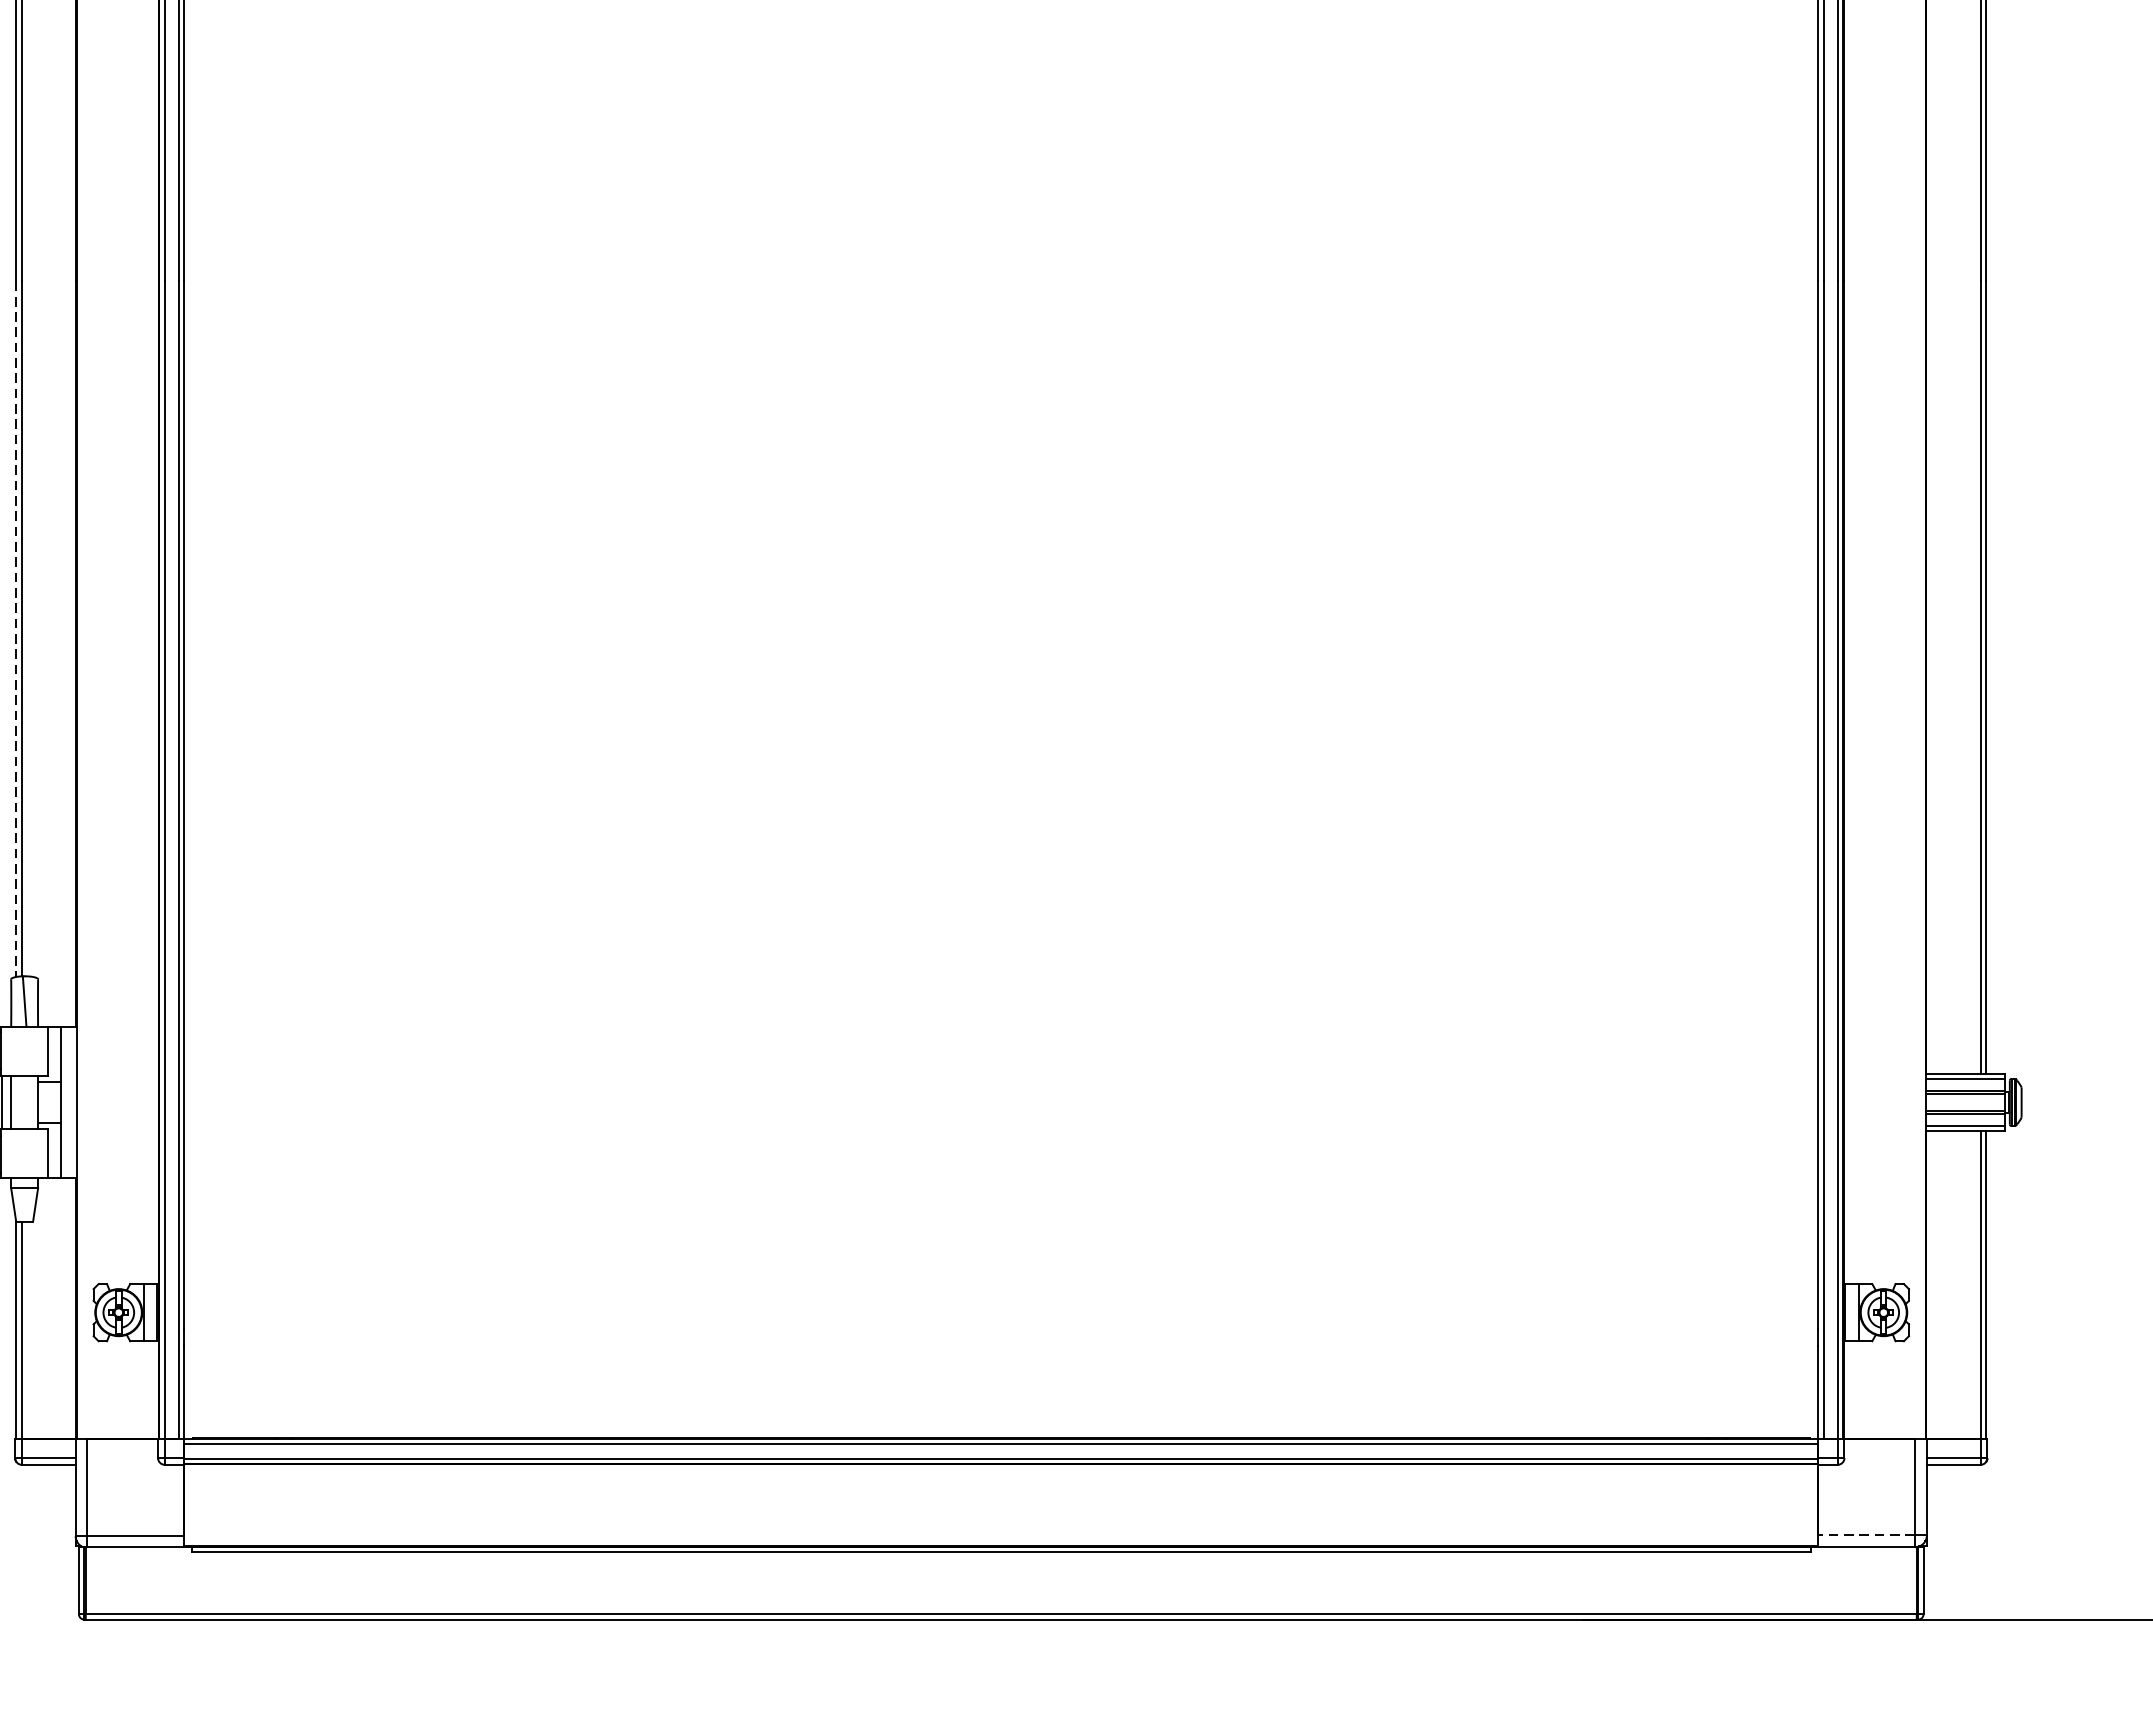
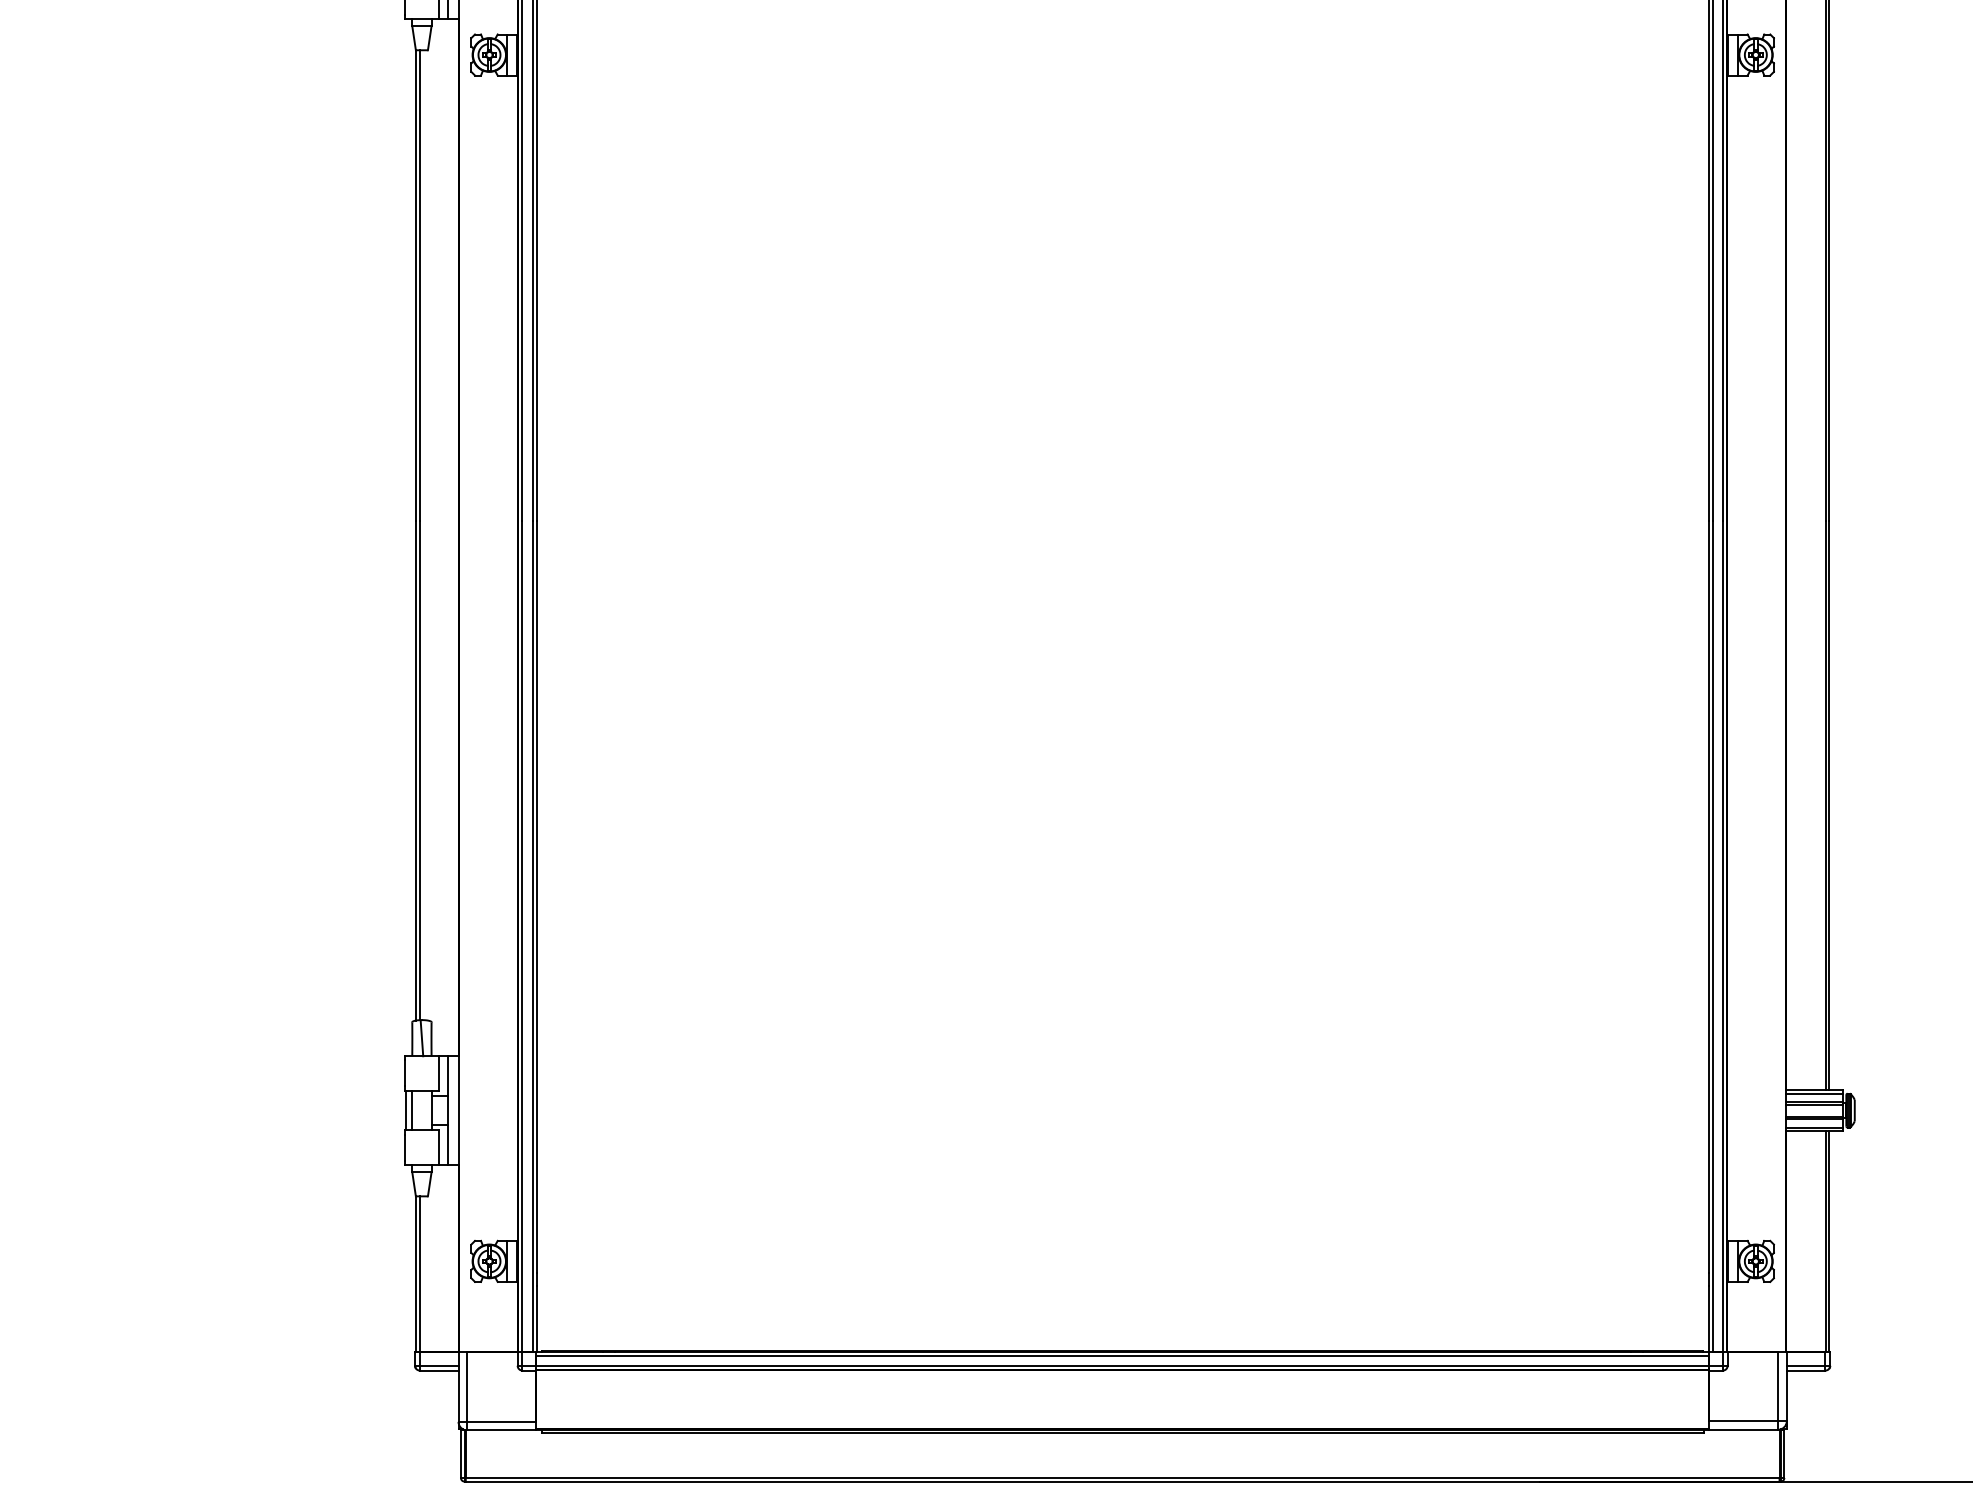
line: (15, 629) -> (415, 771), dashed -> solid
line: (1866, 1535) -> (1743, 1421), dashed -> solid

